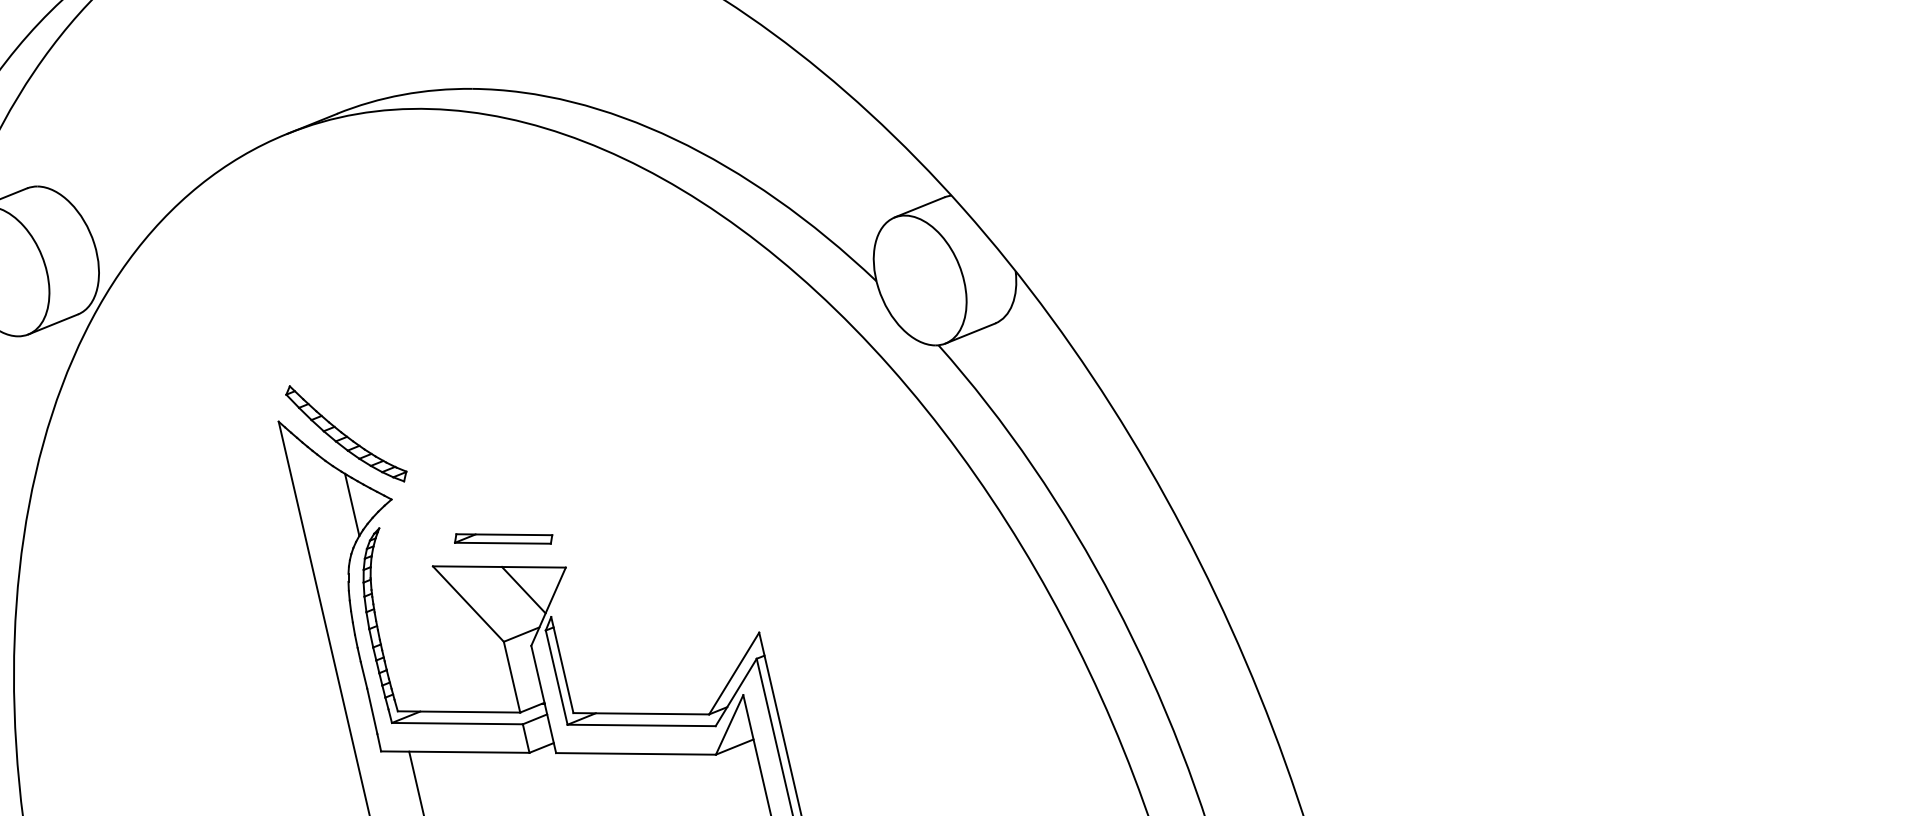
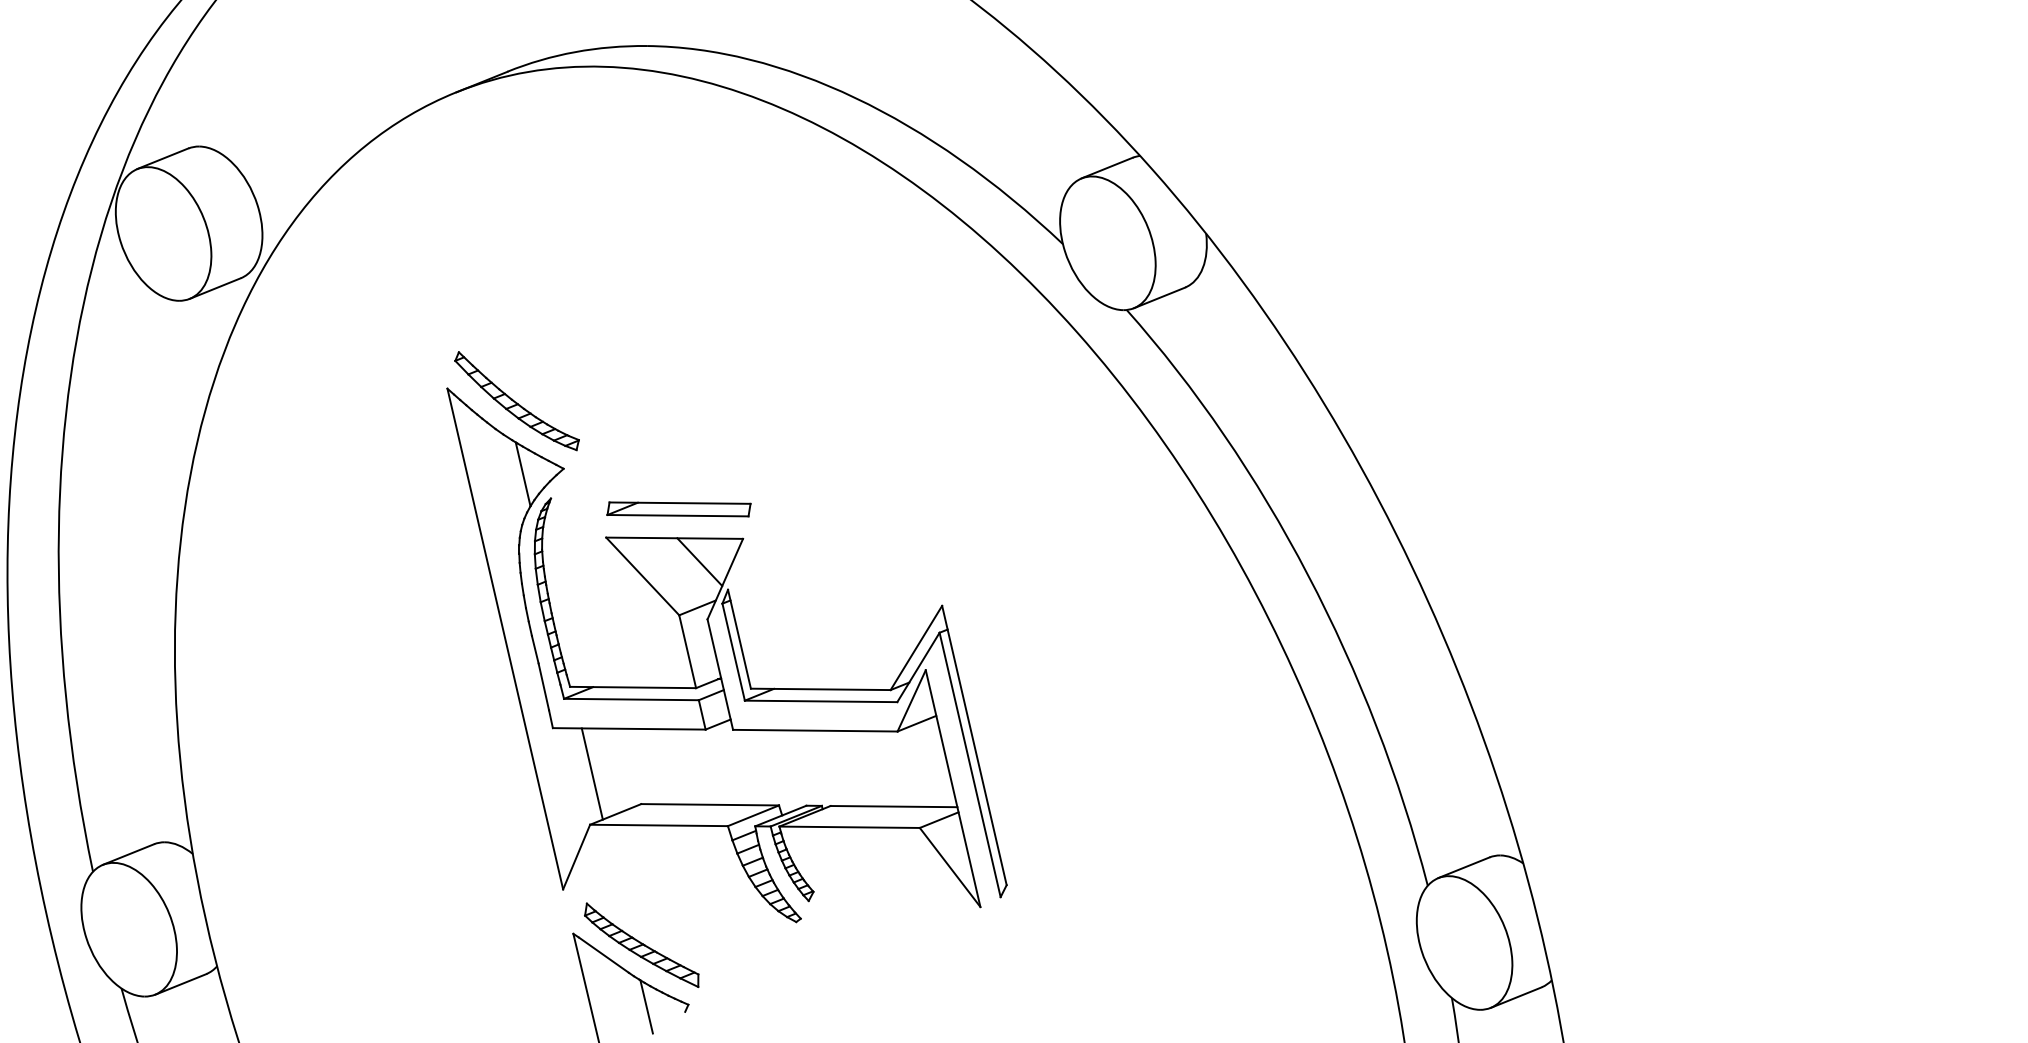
part: (503, 539) -> (678, 509), size x1.43

